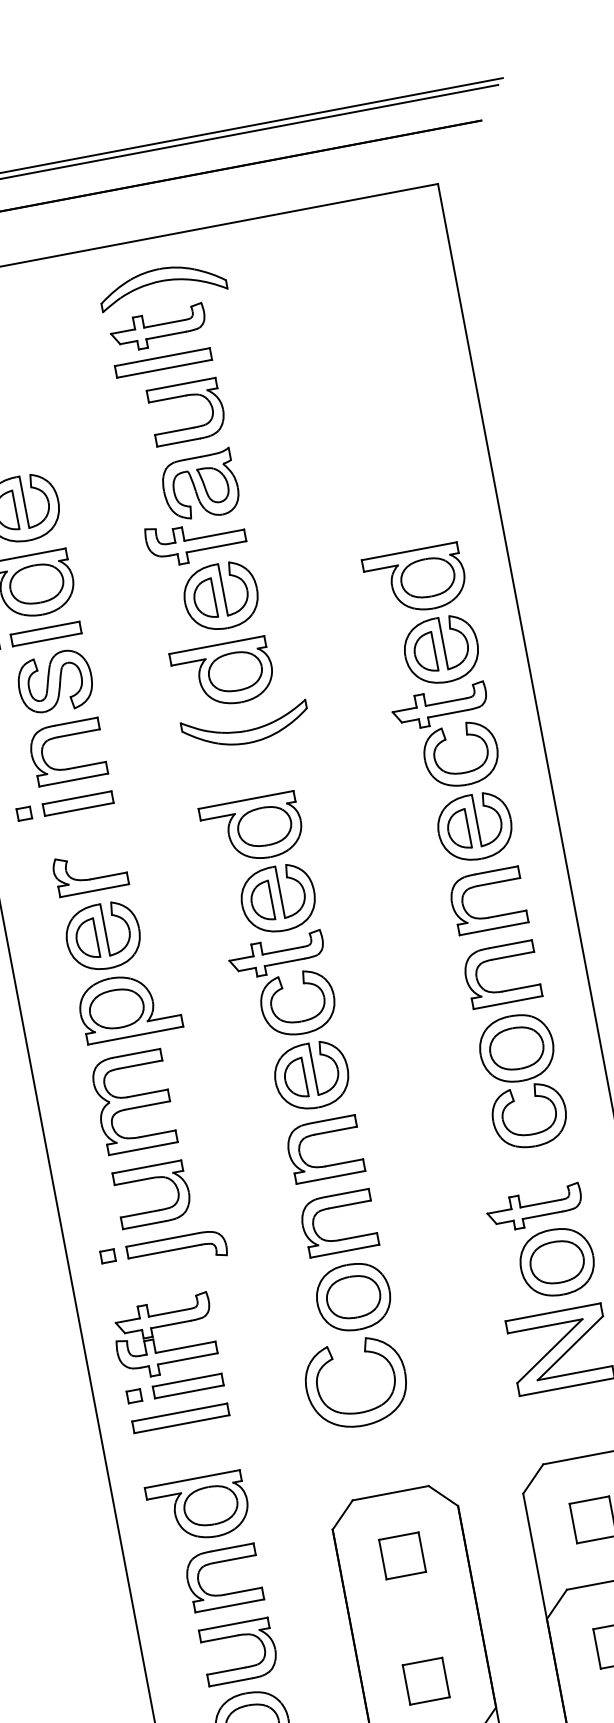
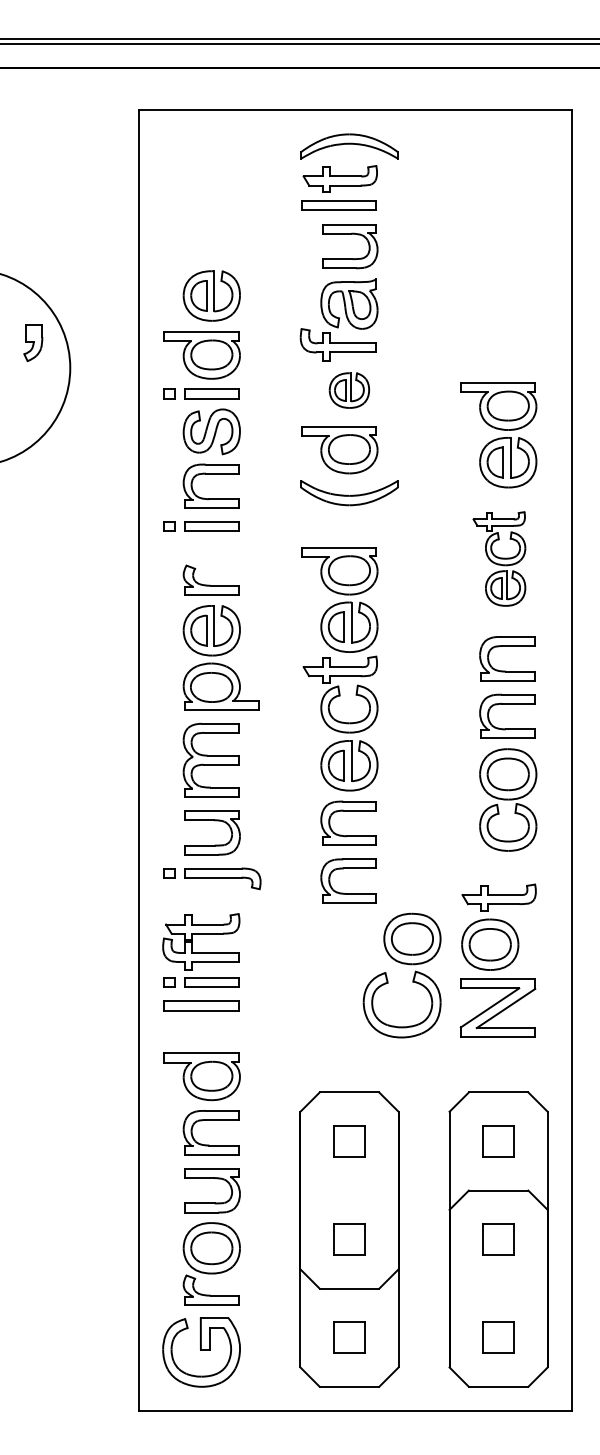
part: (221, 596) -> (349, 390), size x0.7
part: (453, 774) -> (499, 558), size x0.7
part: (557, 1261) -> (490, 944), moved
part: (347, 1332) -> (402, 964), moved

